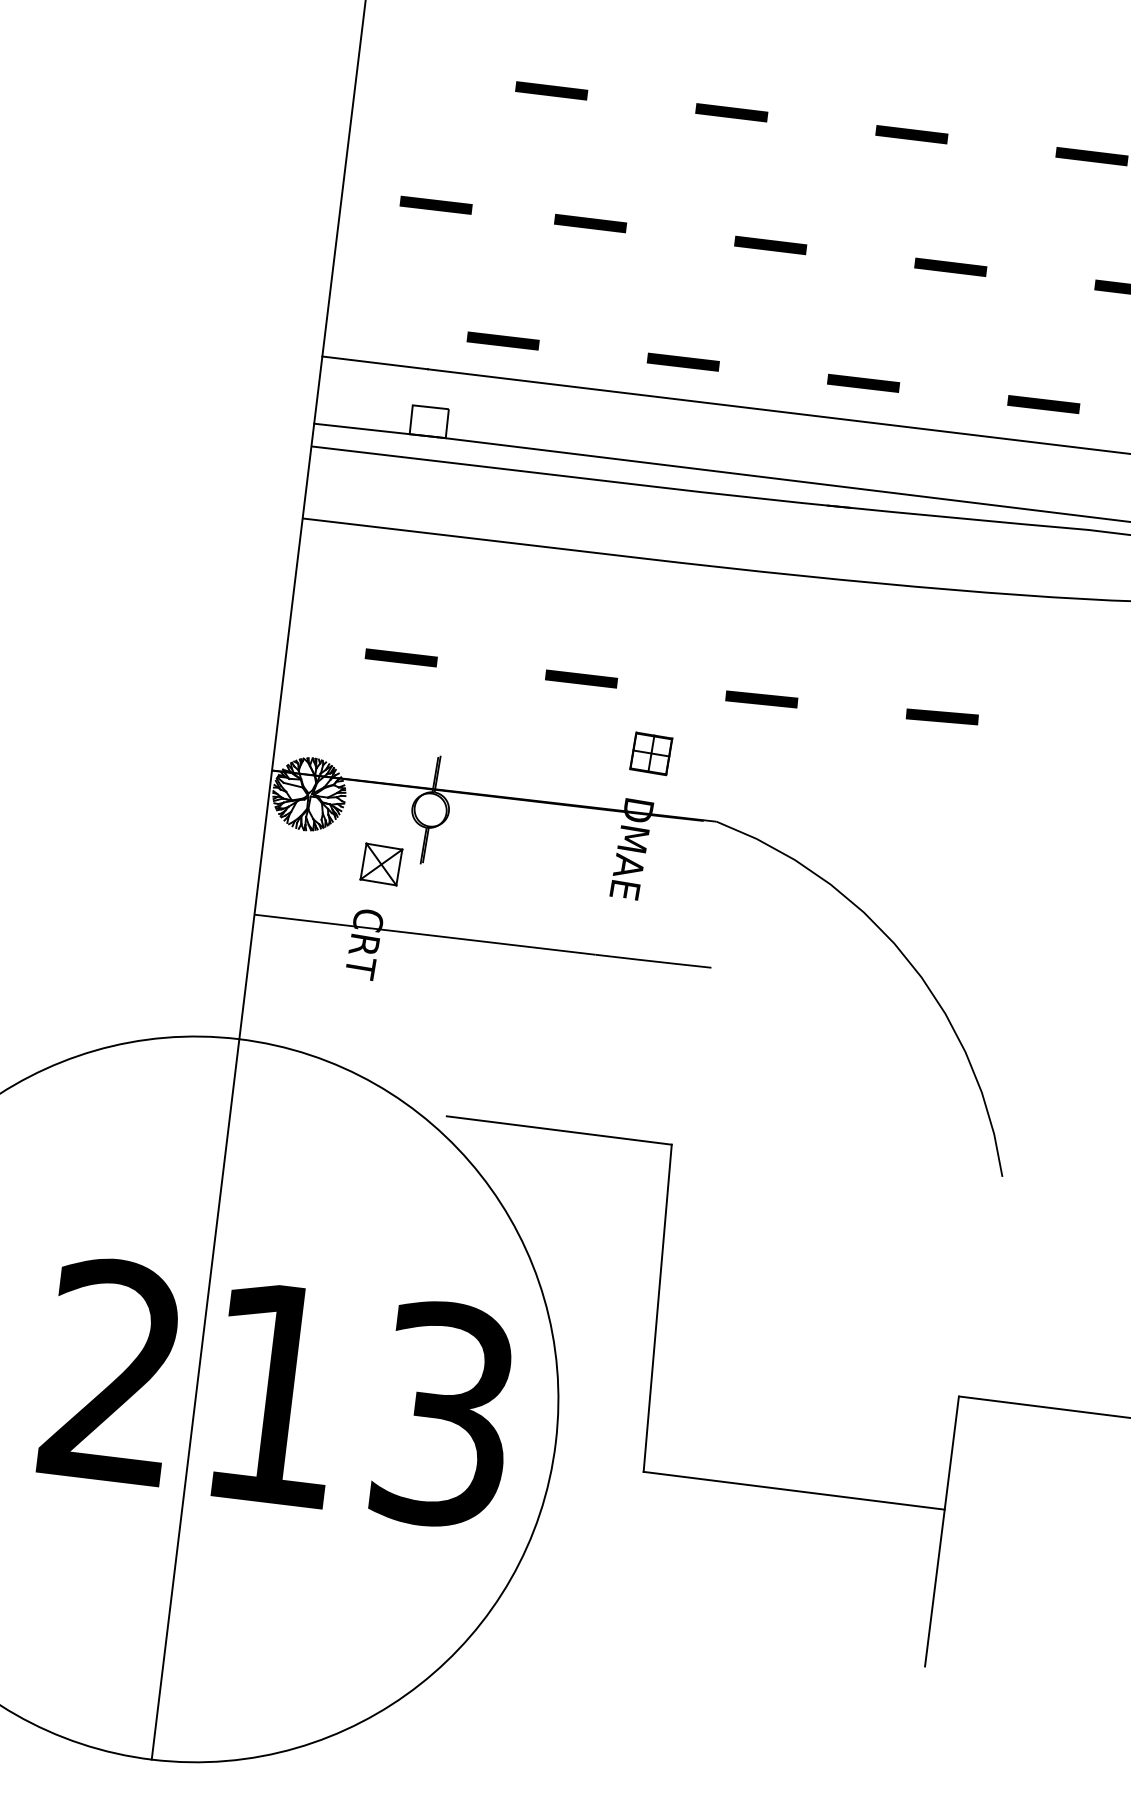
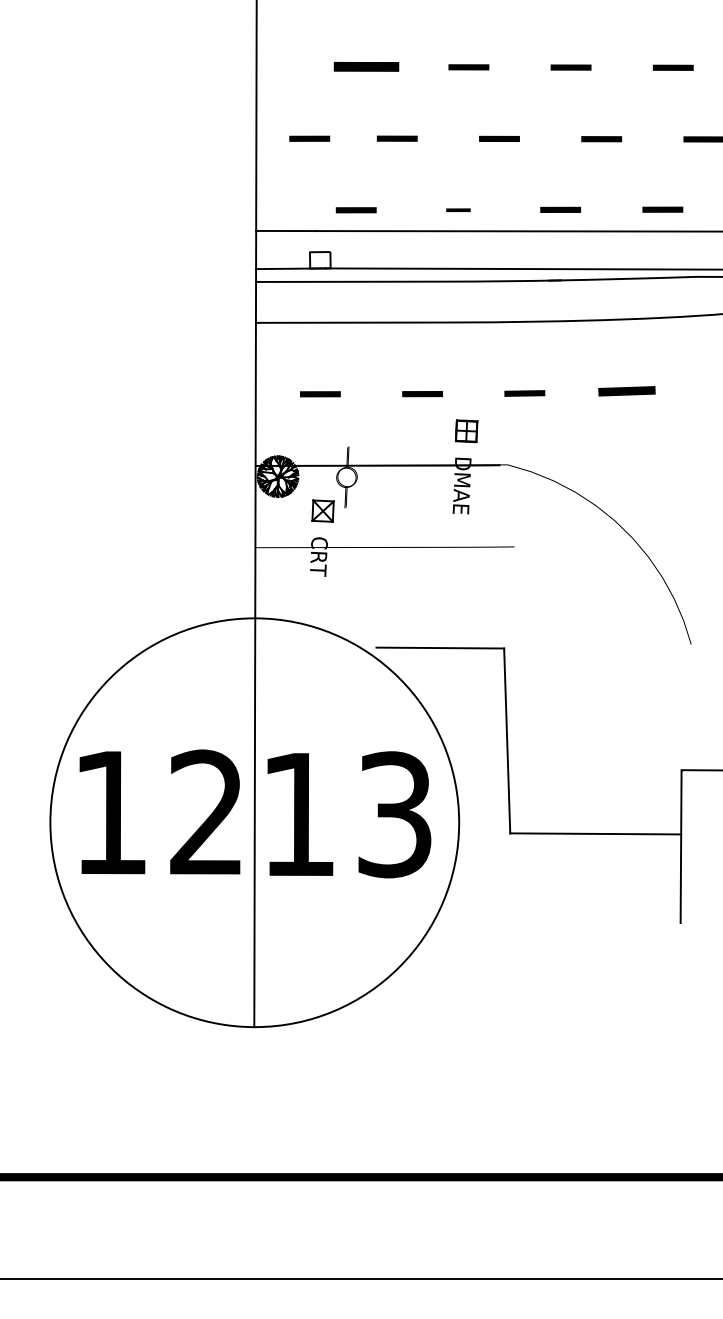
part: (551, 91) -> (366, 67), size x1.6
part: (683, 362) -> (458, 210), size x0.6
part: (941, 715) -> (626, 390), size x1.4

